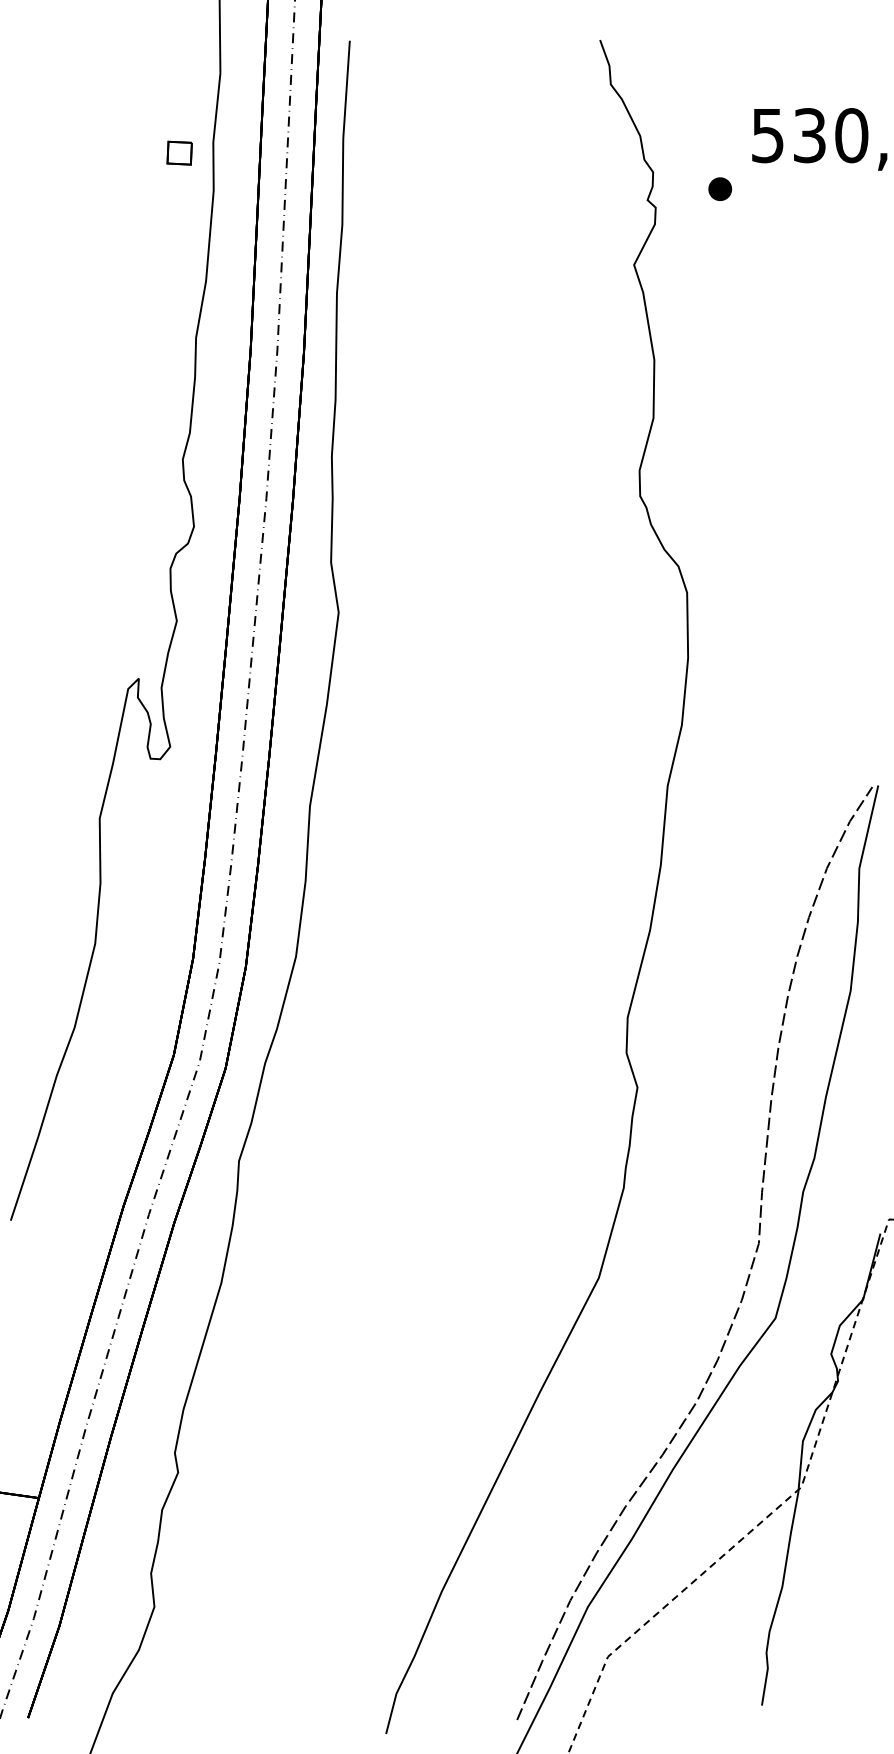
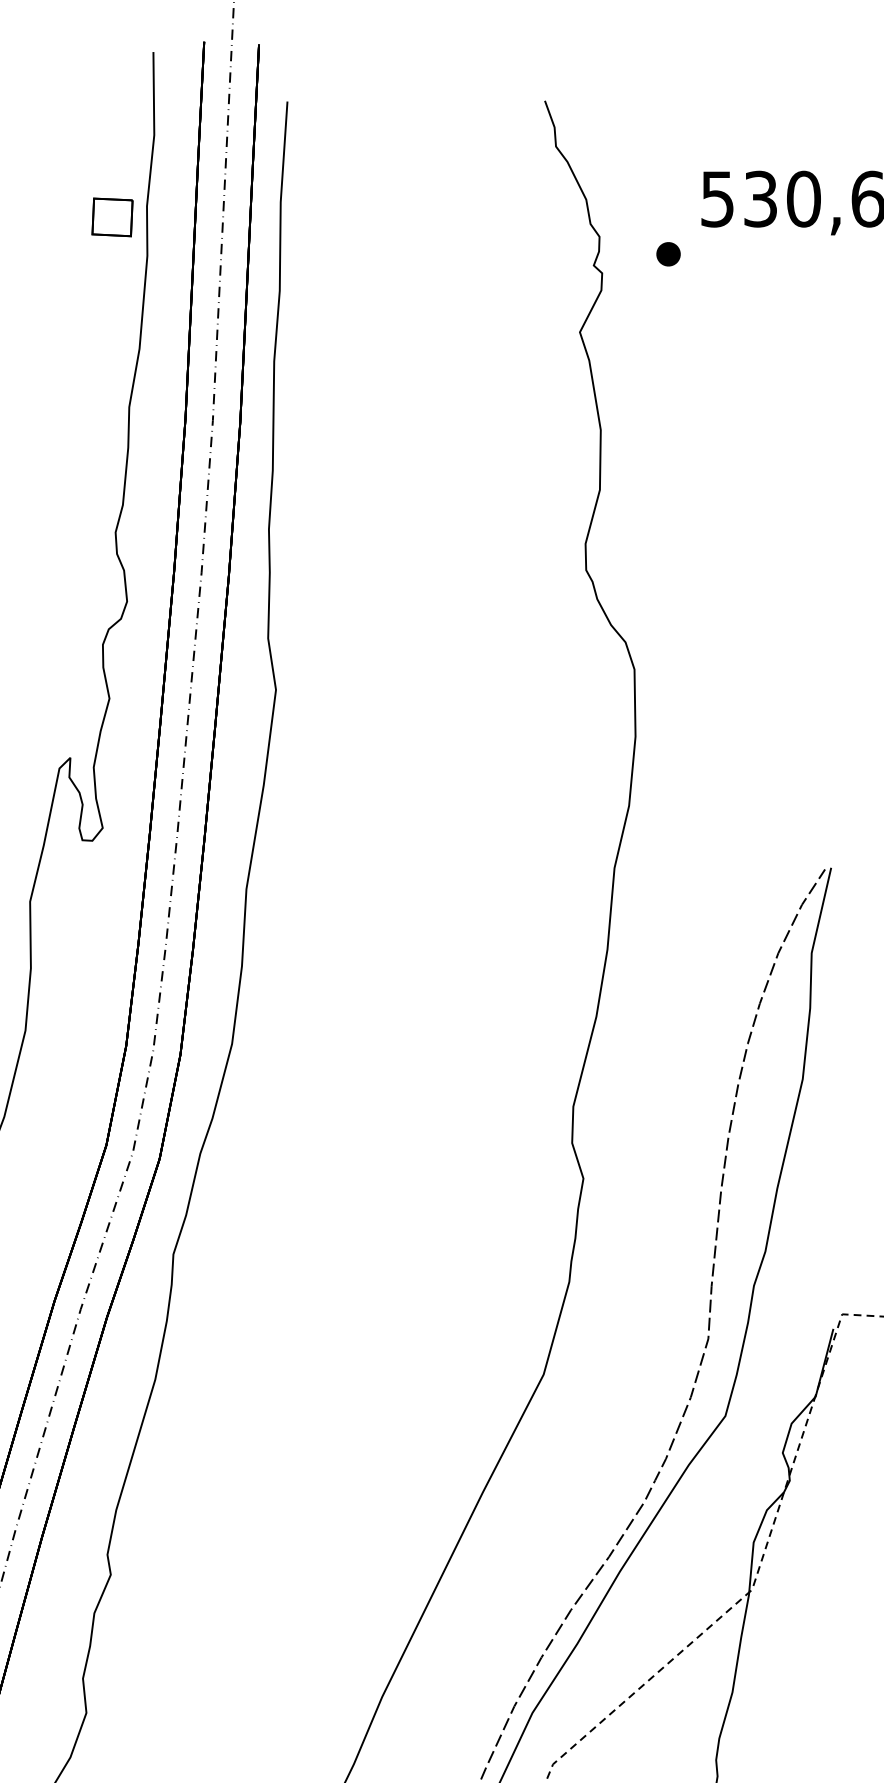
part: (179, 152) -> (112, 216), size x1.6

